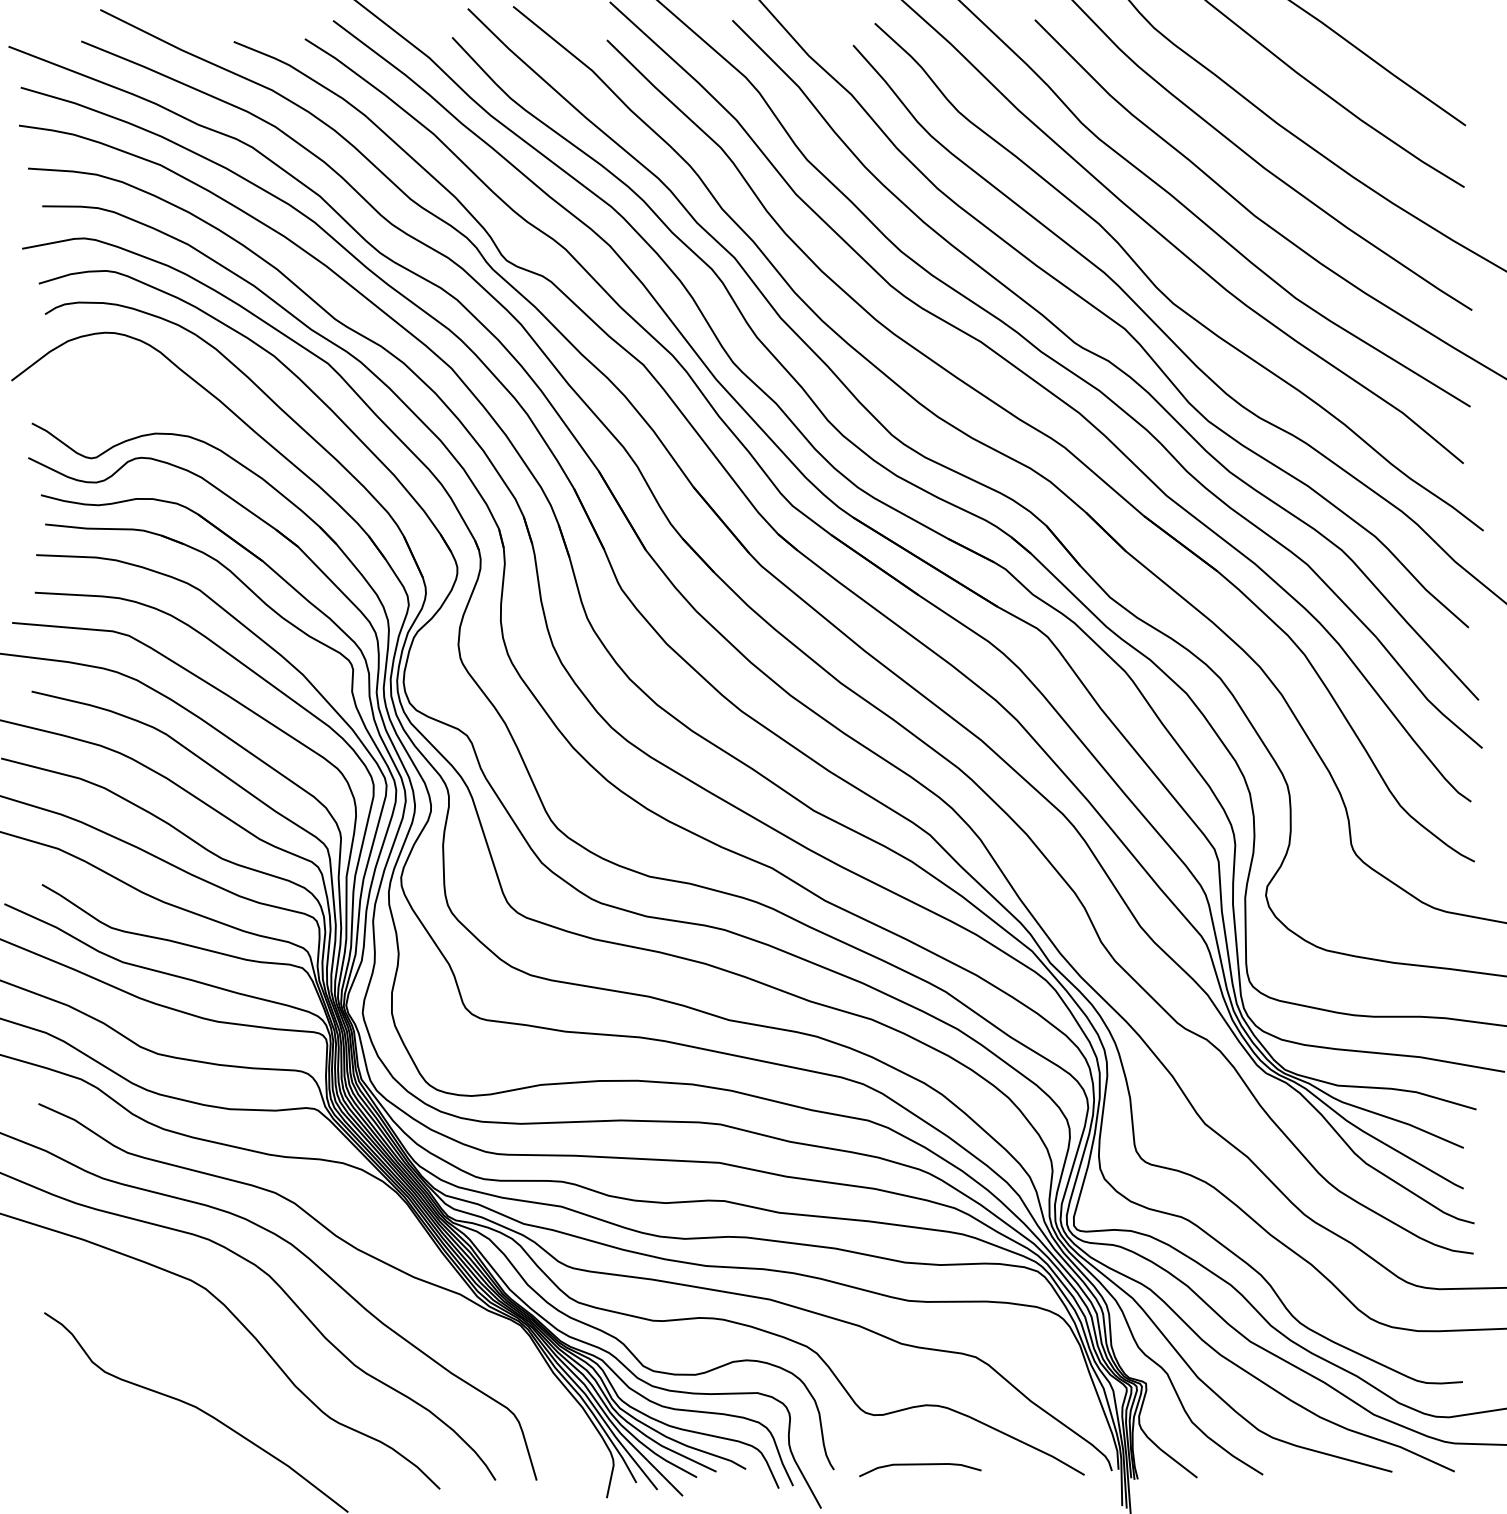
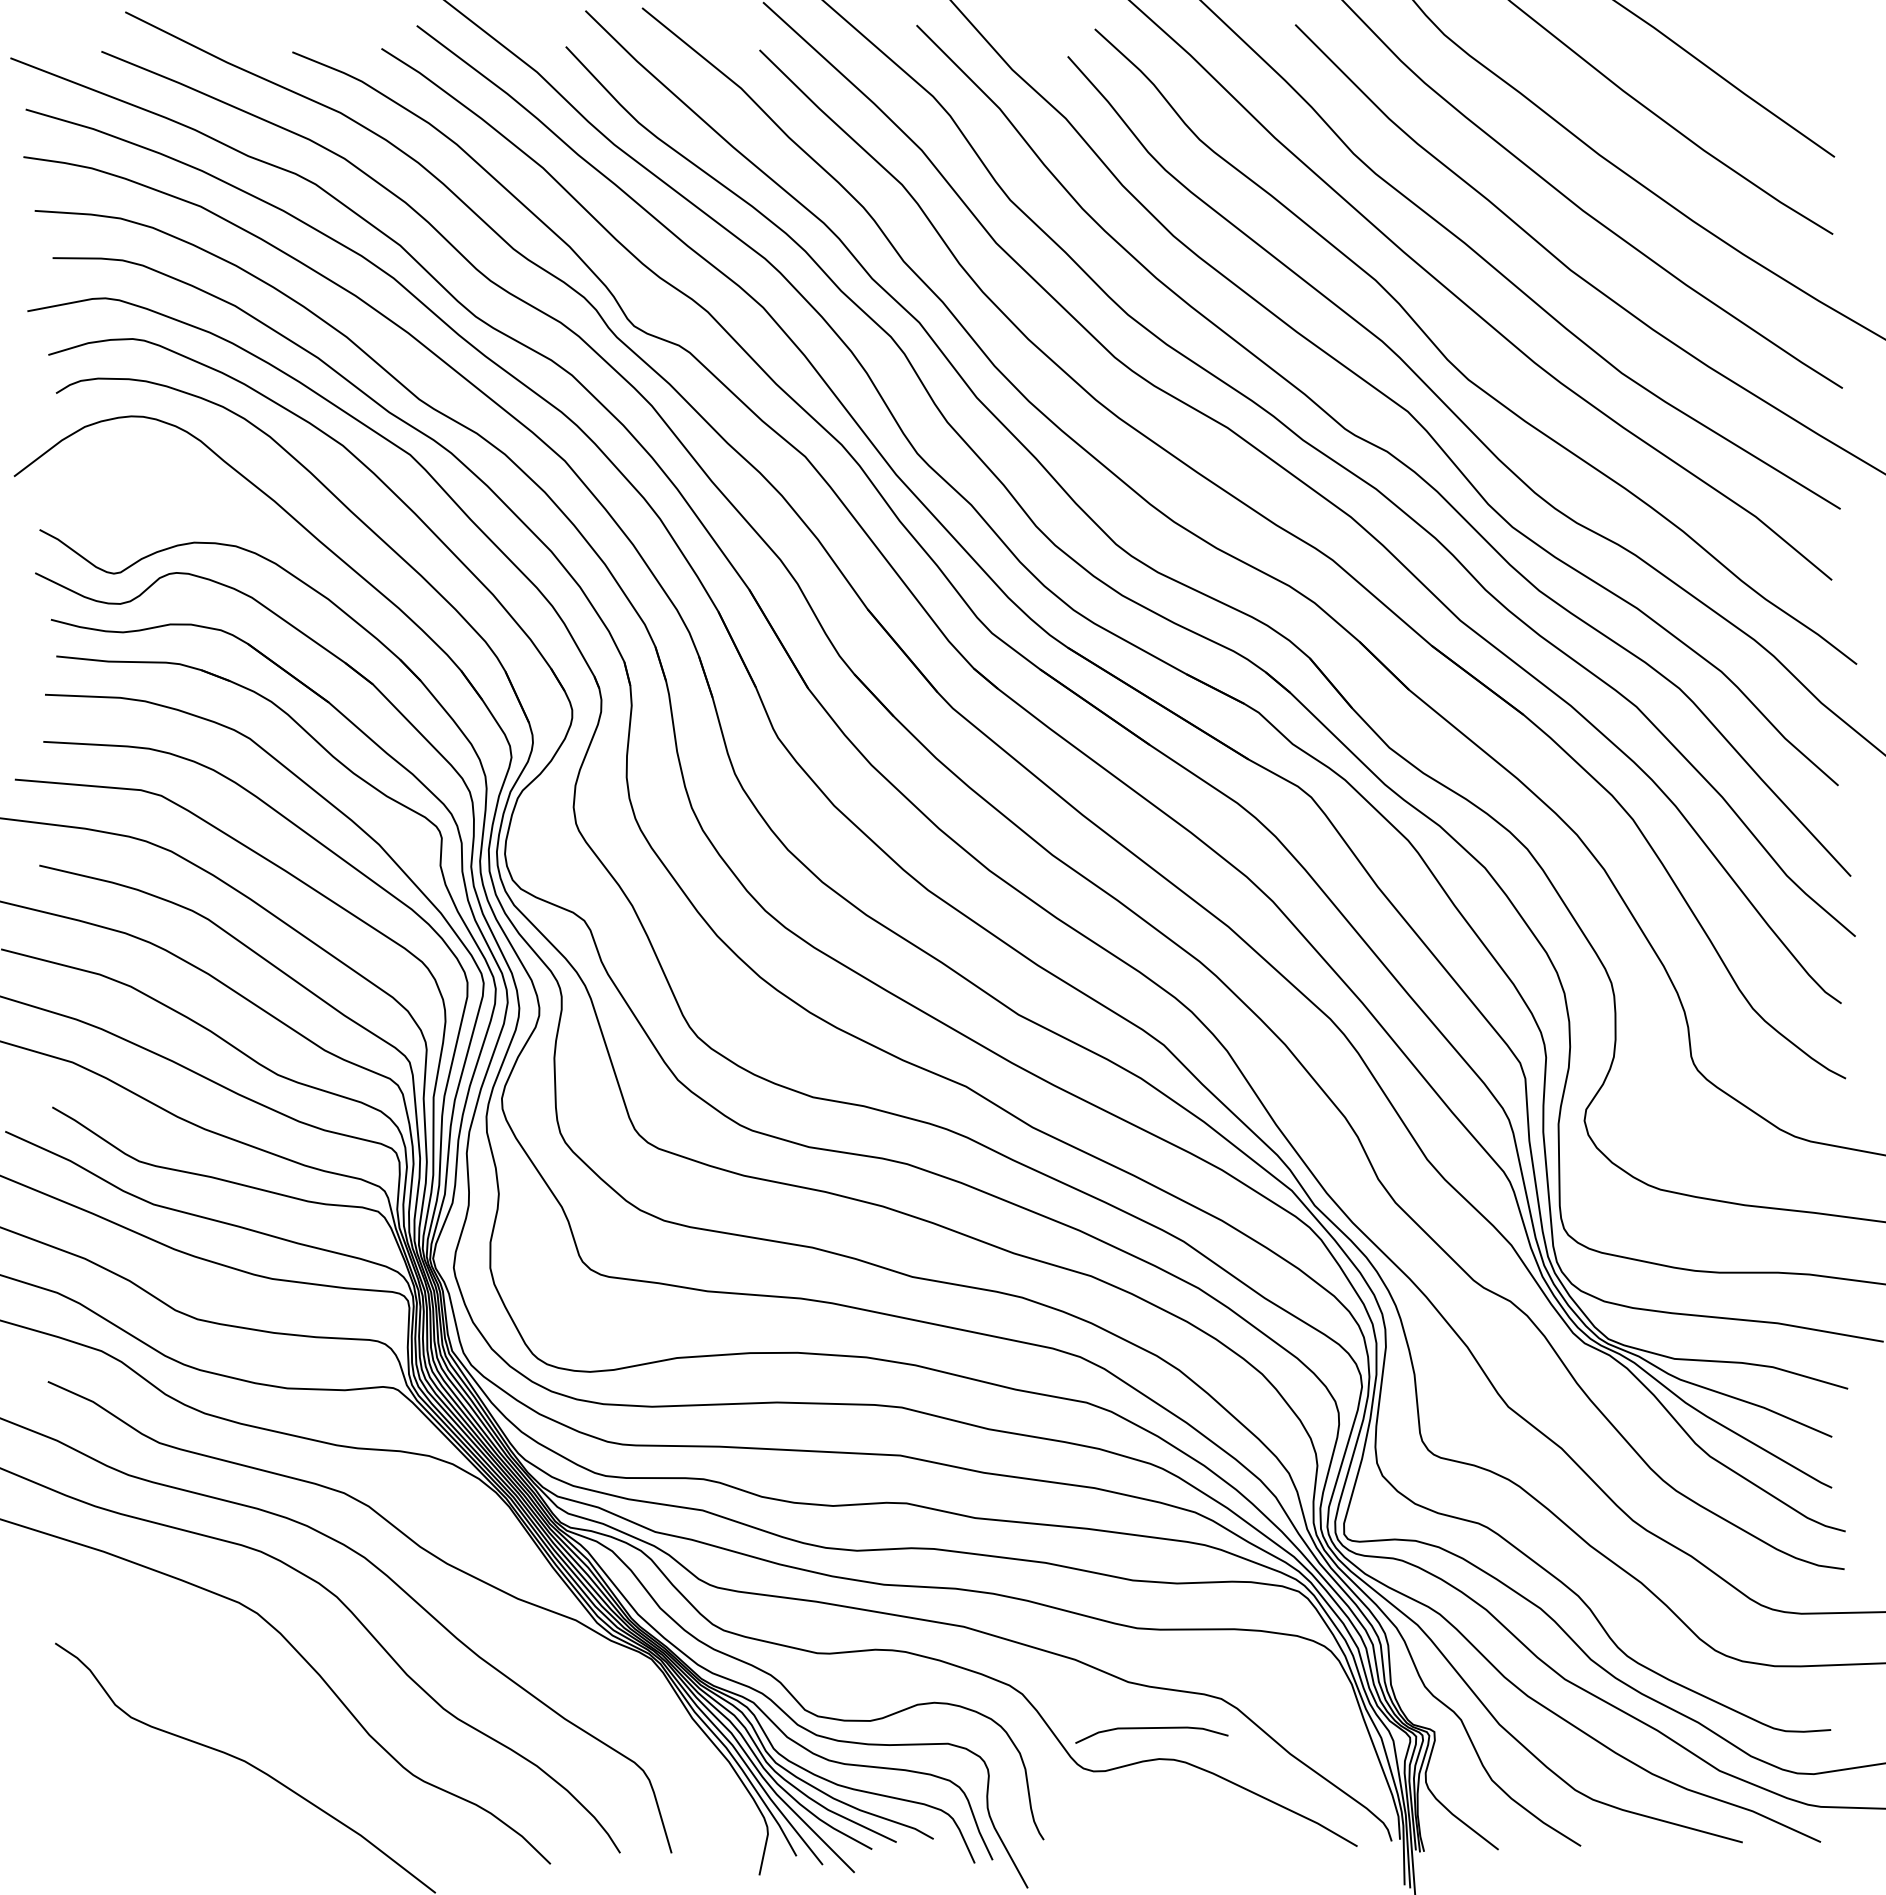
curve: (920, 1464) -> (1151, 1728), moved

